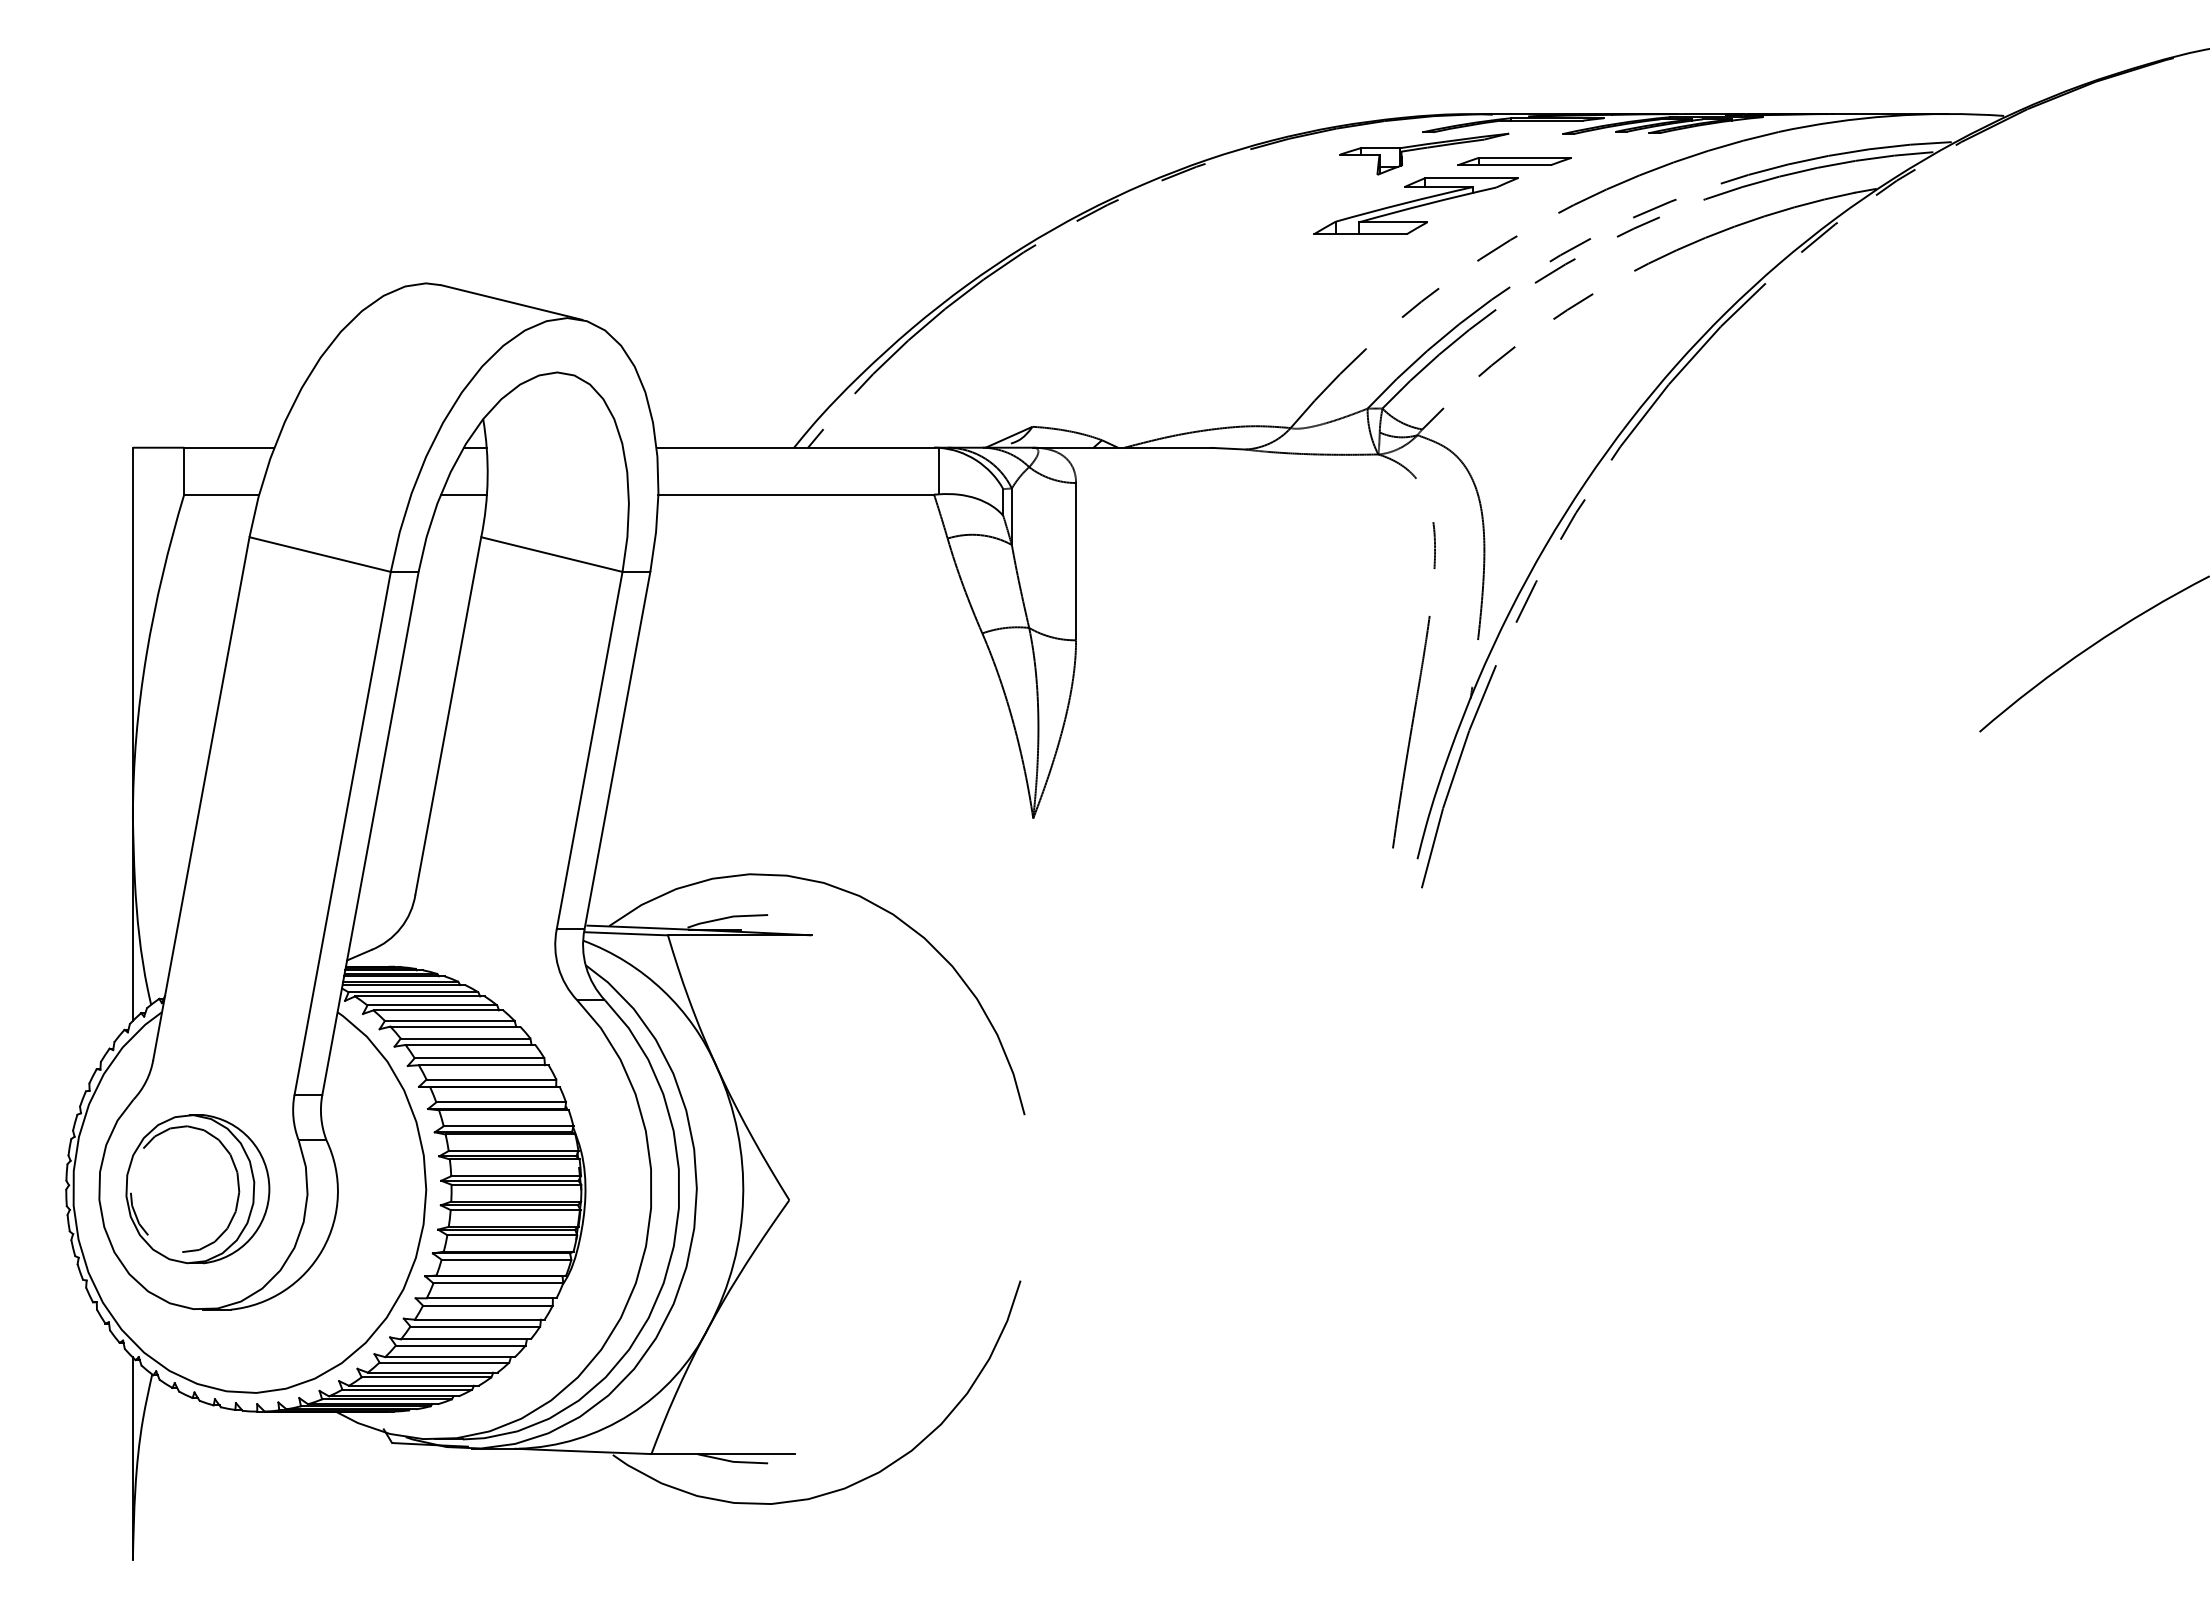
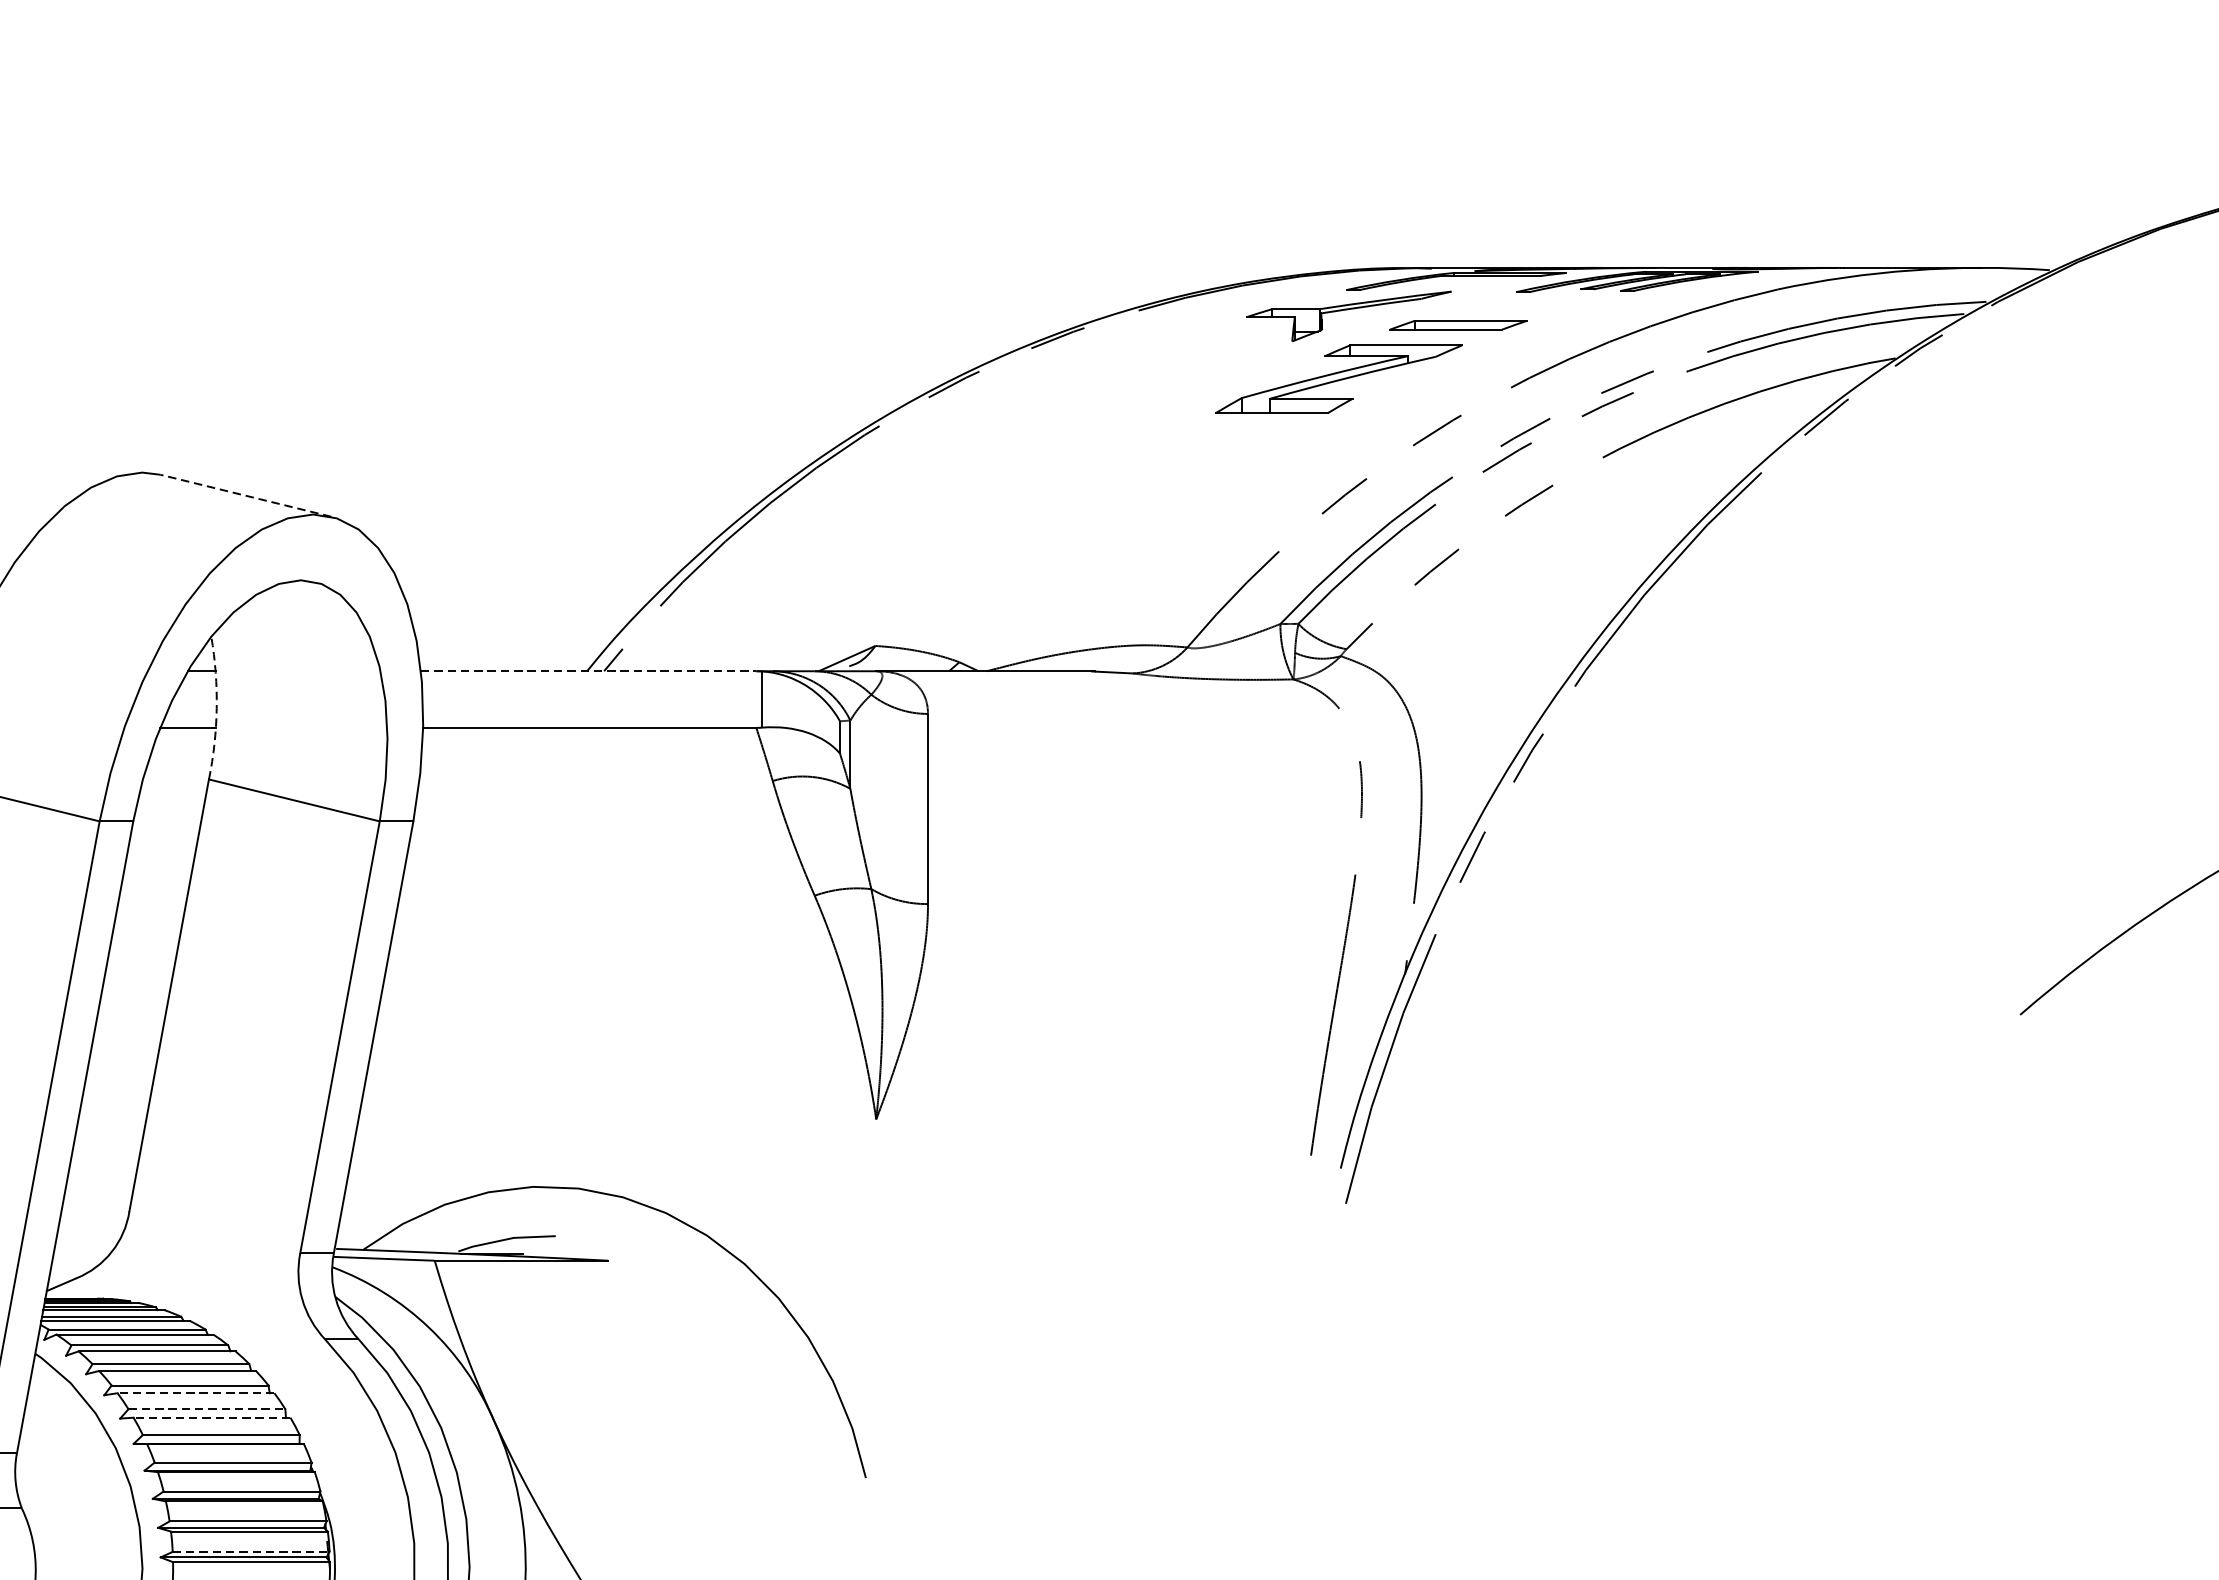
line: (511, 302) -> (245, 495), solid -> dashed
line: (795, 447) -> (588, 670), solid -> dashed
arc: (487, 478) -> (216, 708), solid -> dashed
line: (470, 1044) -> (195, 1392), solid -> dashed
line: (479, 1058) -> (206, 1409), solid -> dashed
line: (483, 1065) -> (211, 1418), solid -> dashed
line: (516, 1176) -> (251, 1552), solid -> dashed

